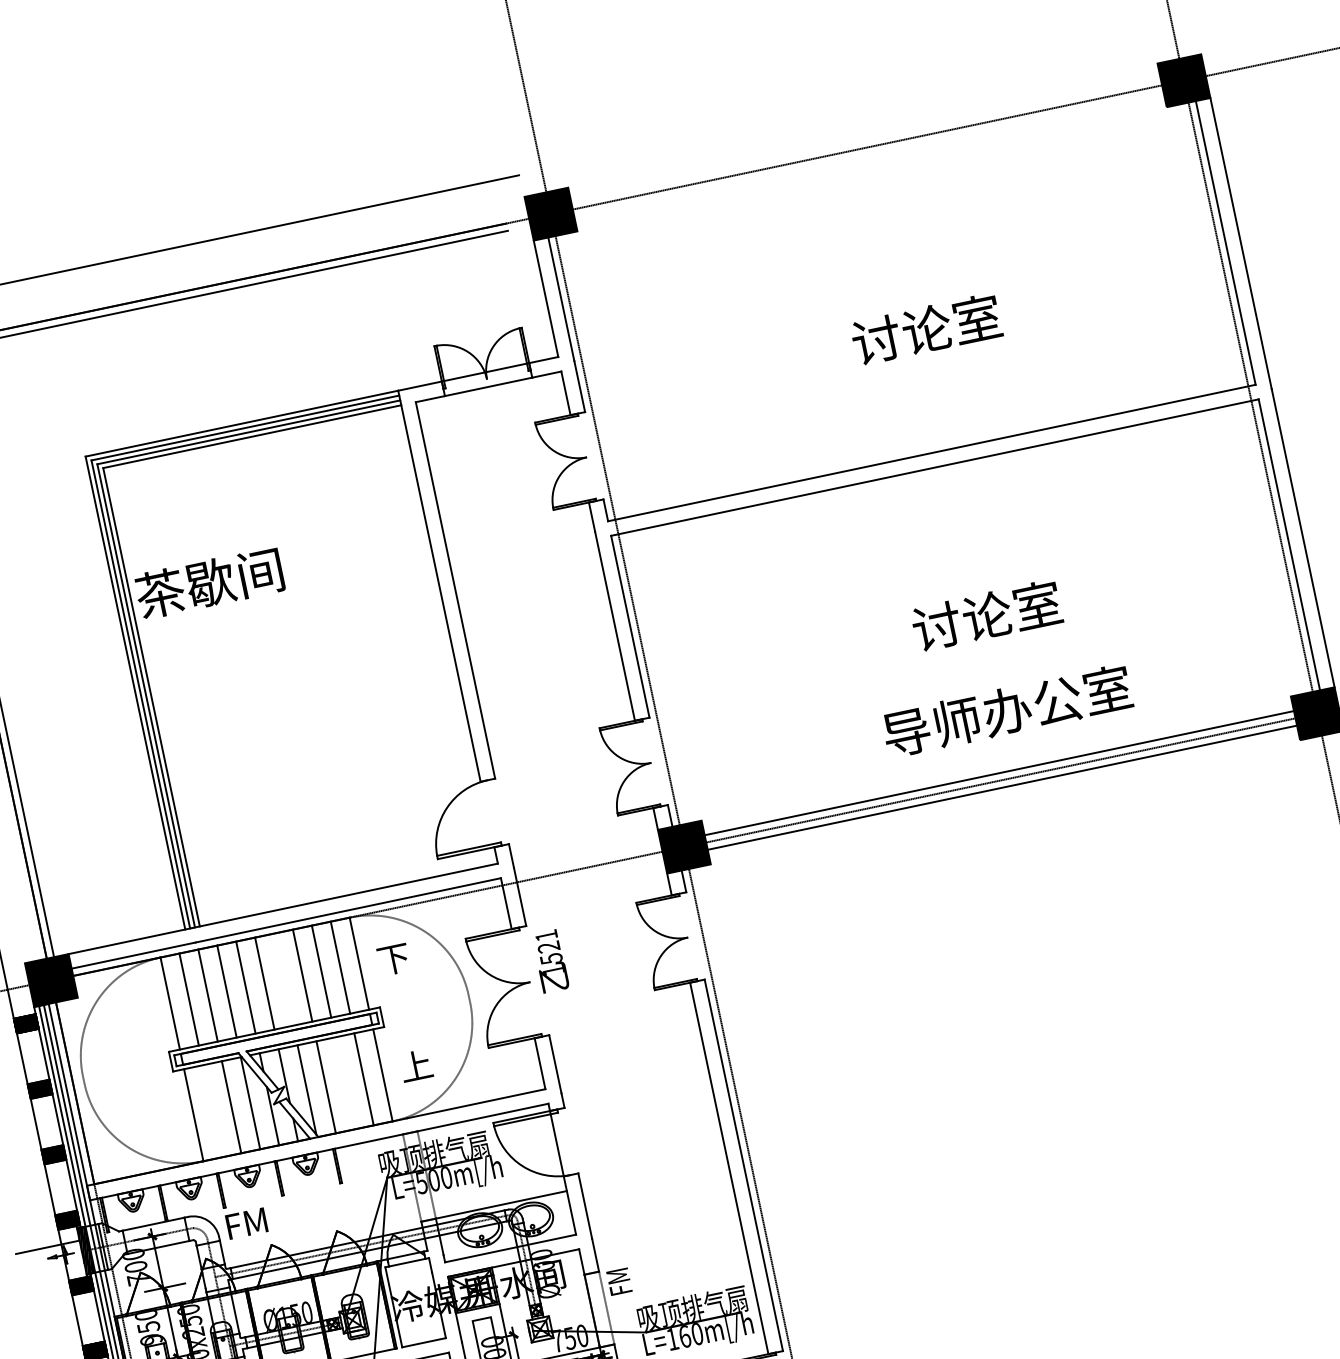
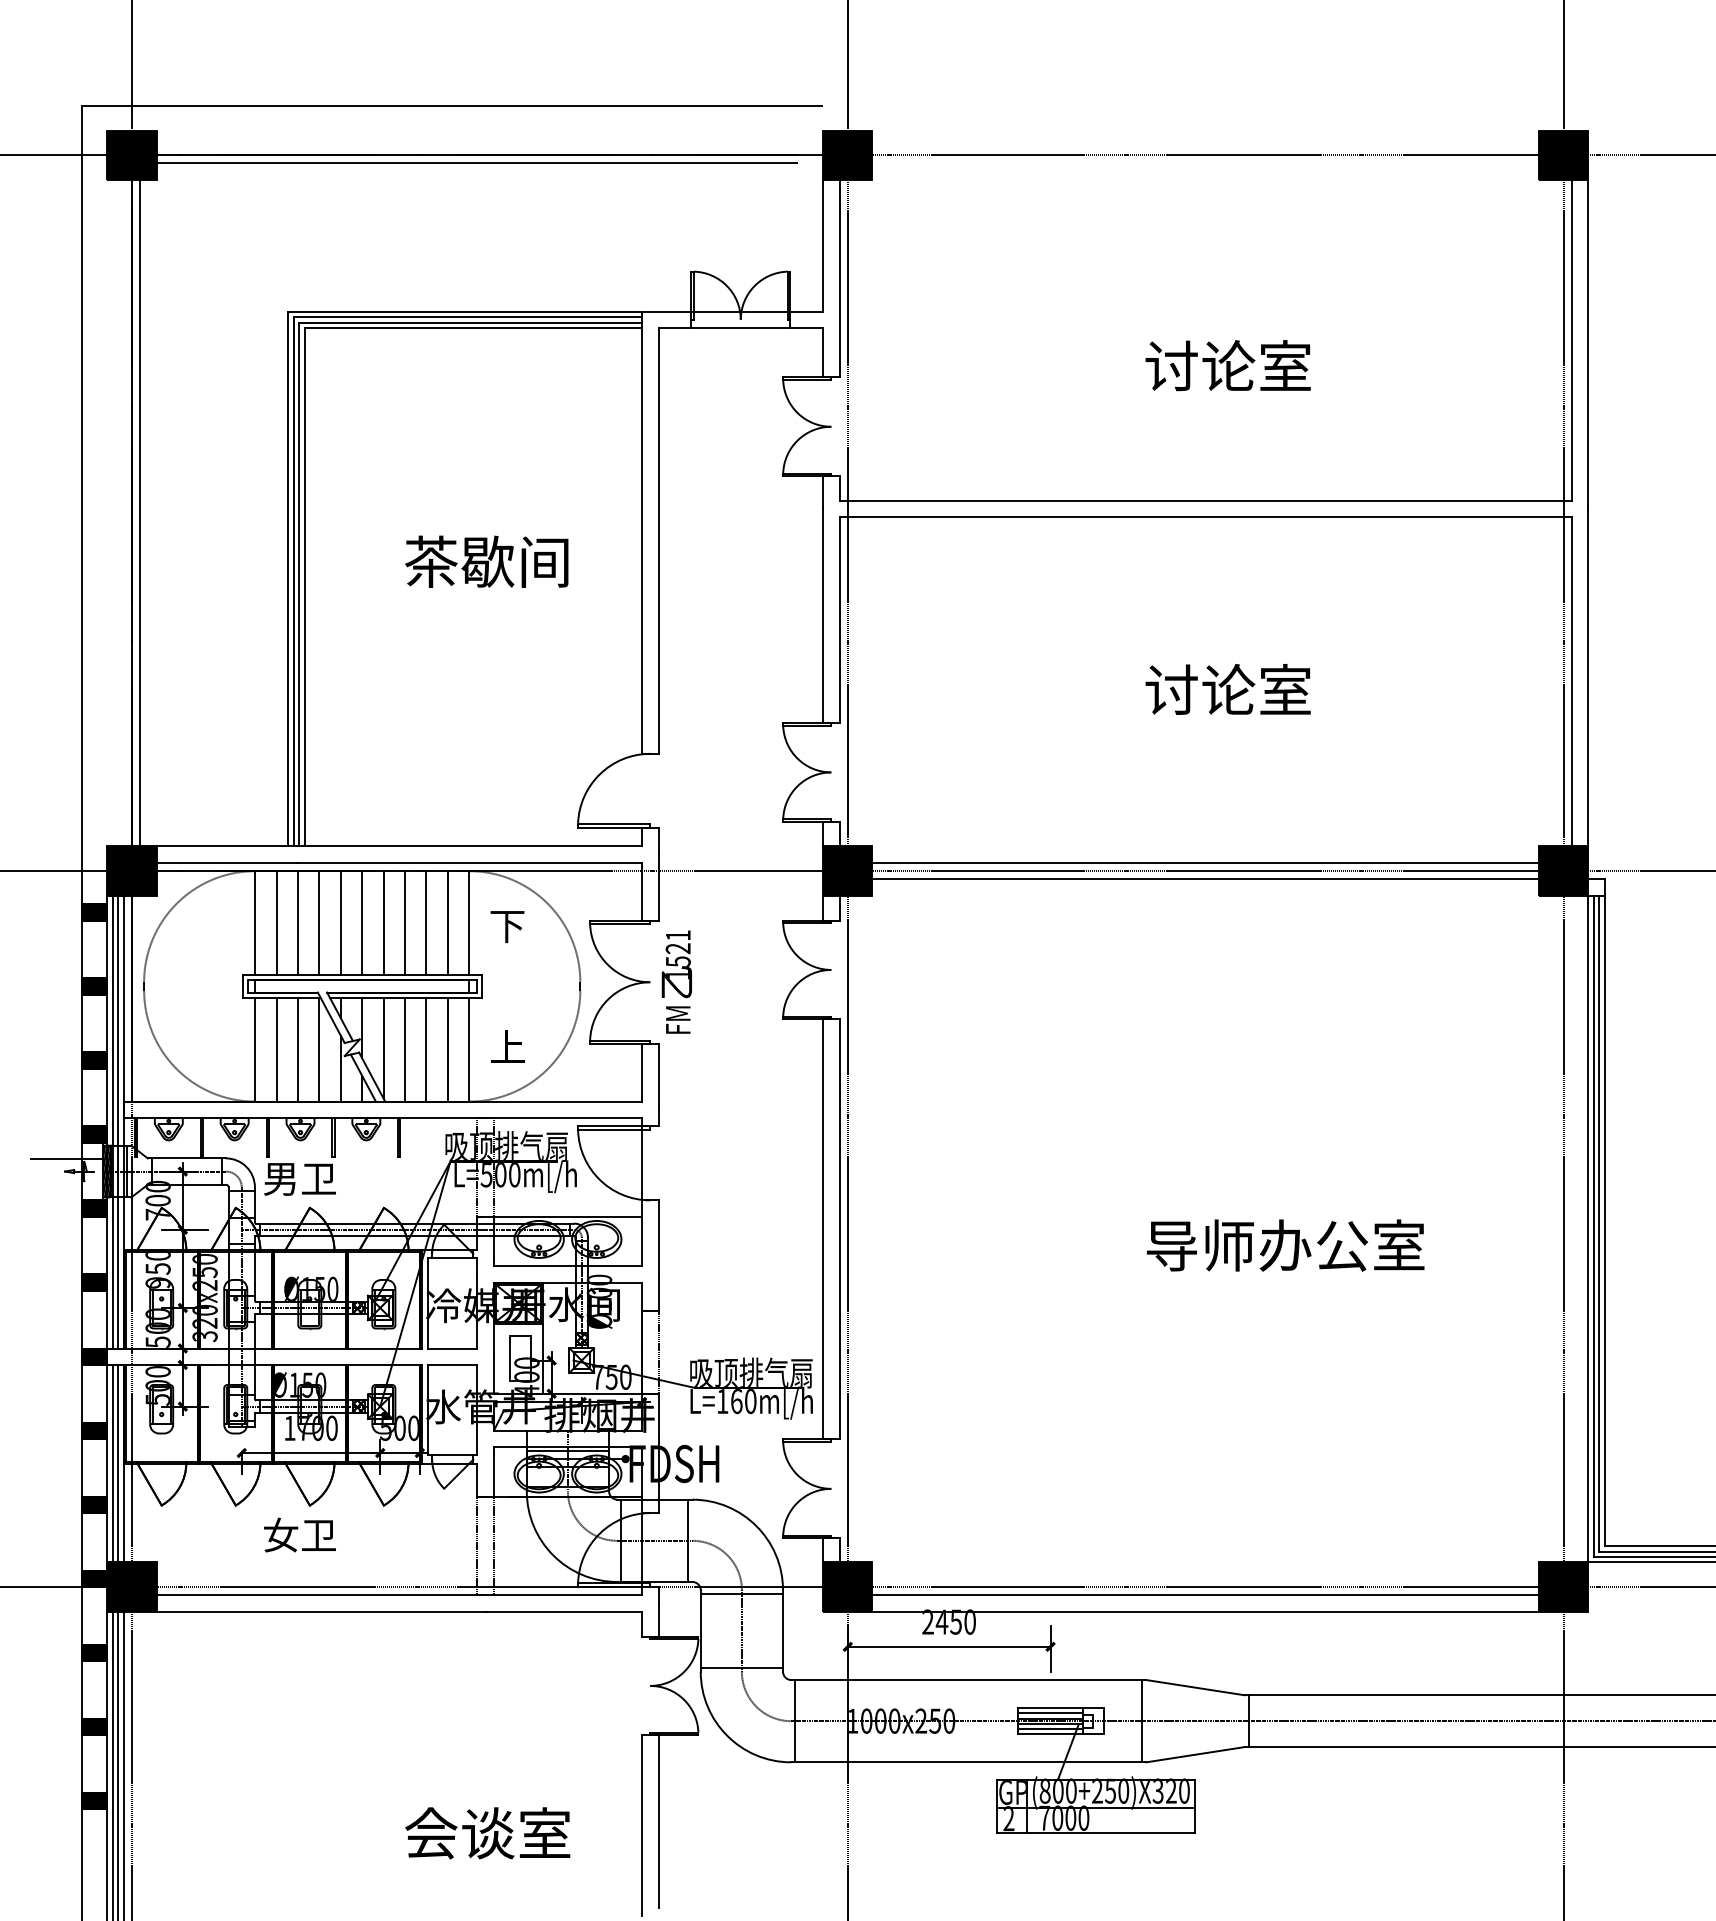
text: (209, 582) -> (486, 561), moved
text: (1007, 711) -> (1285, 1245), moved
line: (283, 979) -> (383, 923), added
line: (345, 1083) -> (426, 1049), added
line: (212, 1111) -> (276, 1049), added
text: (257, 1221) -> (299, 1179), FM -> 男卫
text: (619, 1281) -> (678, 1019), moved

